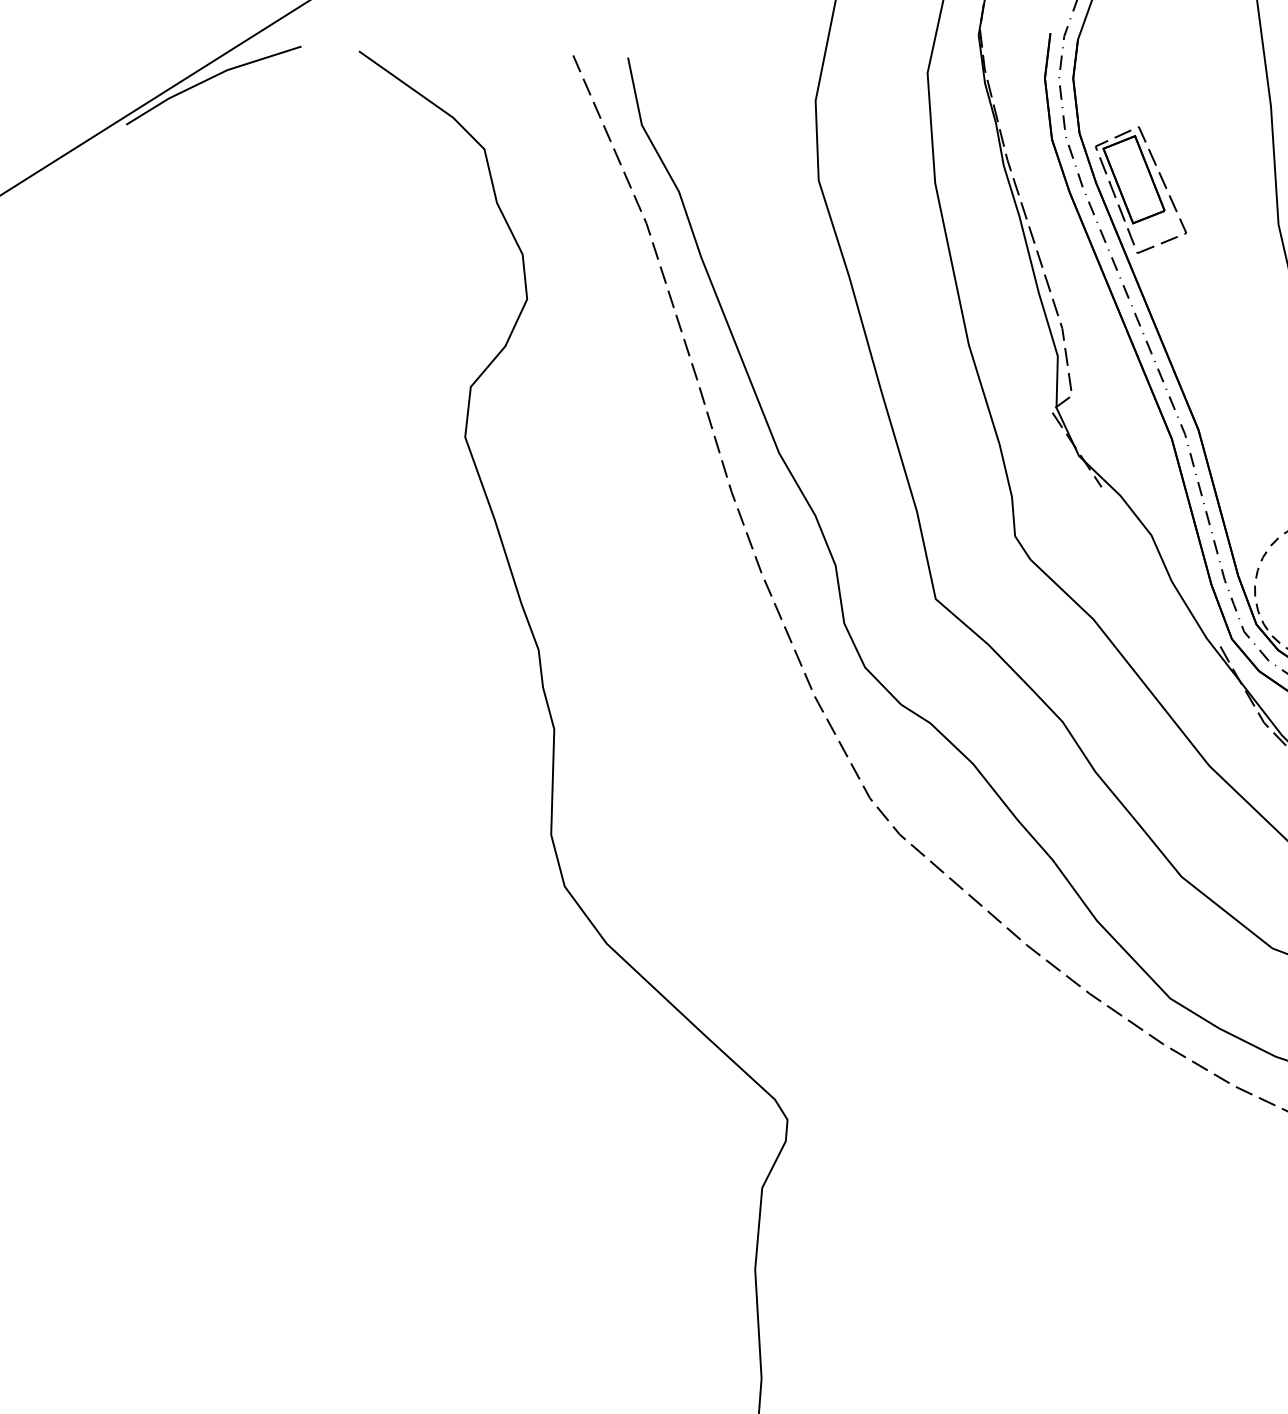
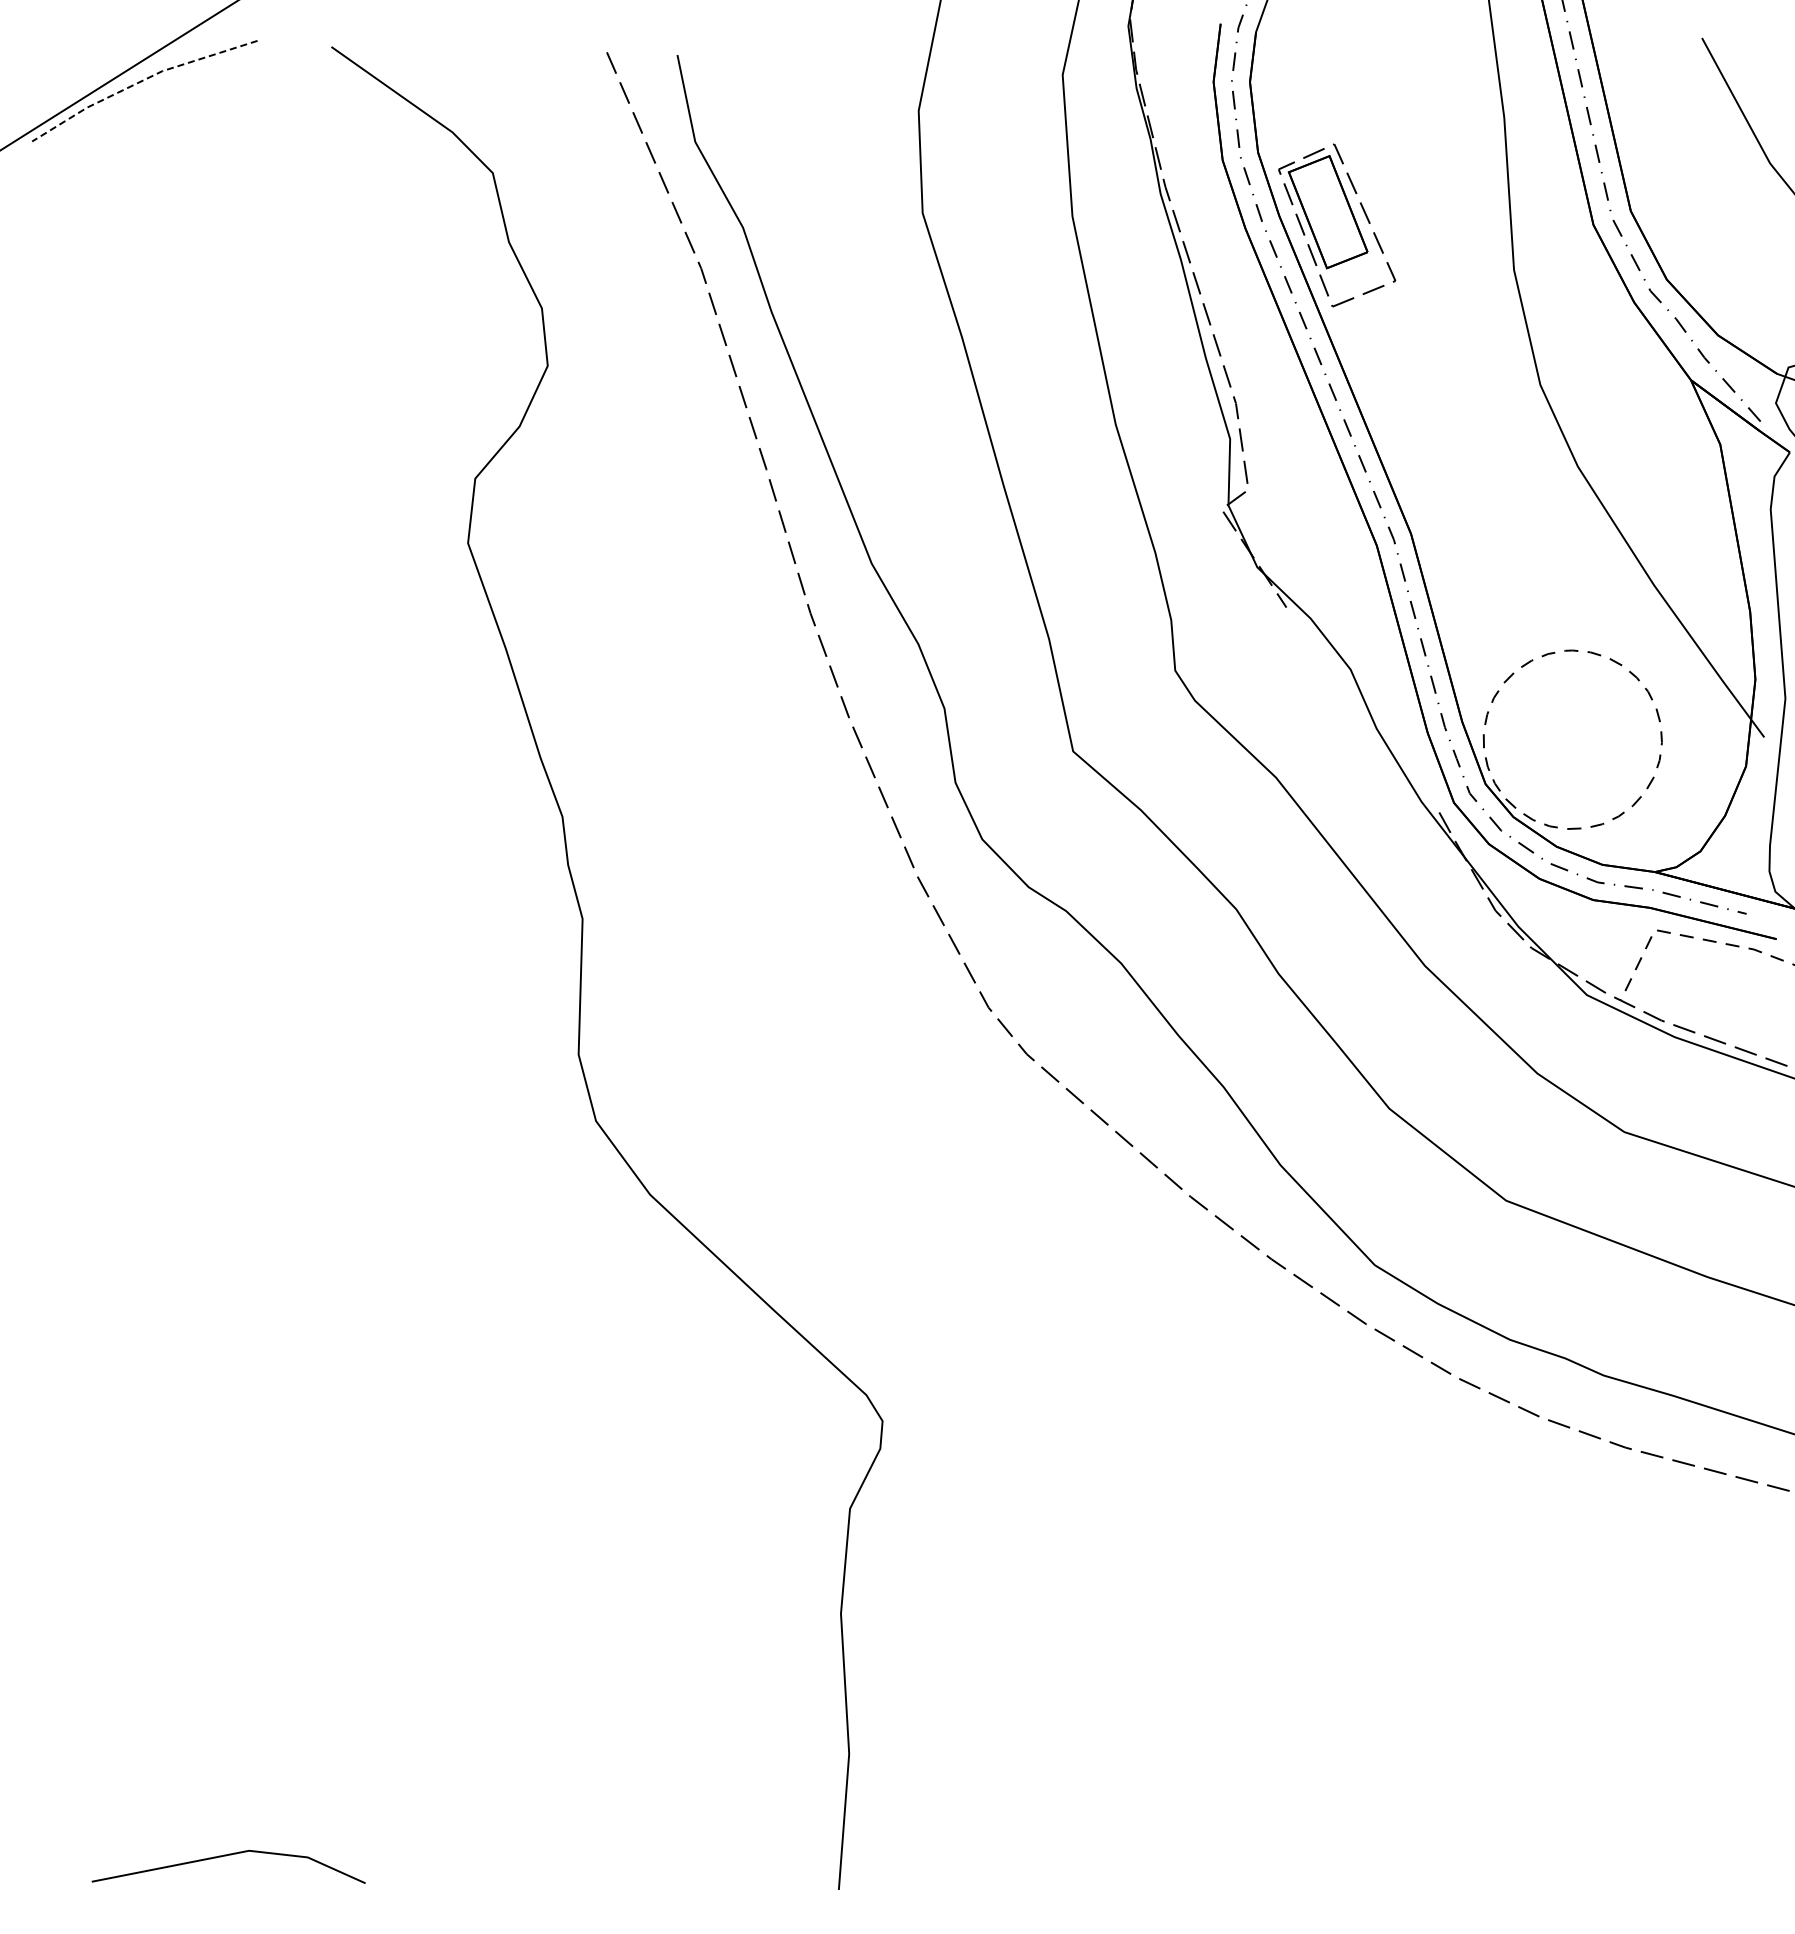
line: (210, 78) -> (140, 82), solid -> dashed

